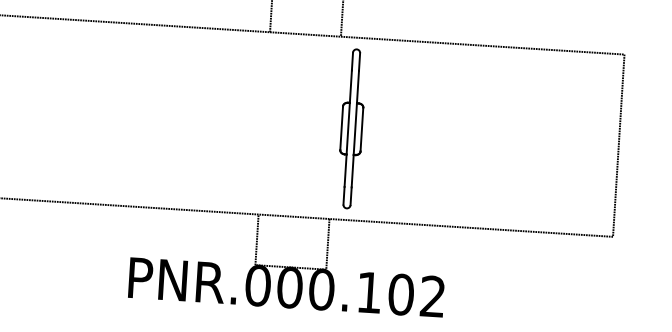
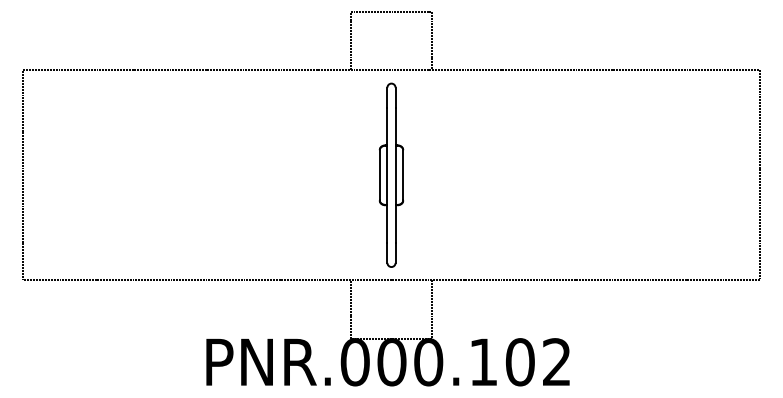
part: (351, 128) -> (391, 174), moved

